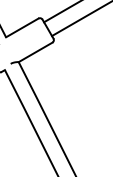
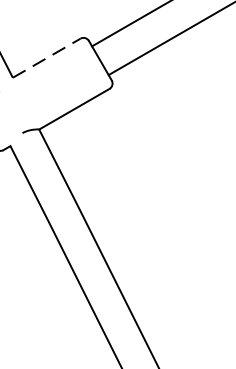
line: (22, 27) -> (47, 57), solid -> dashed

